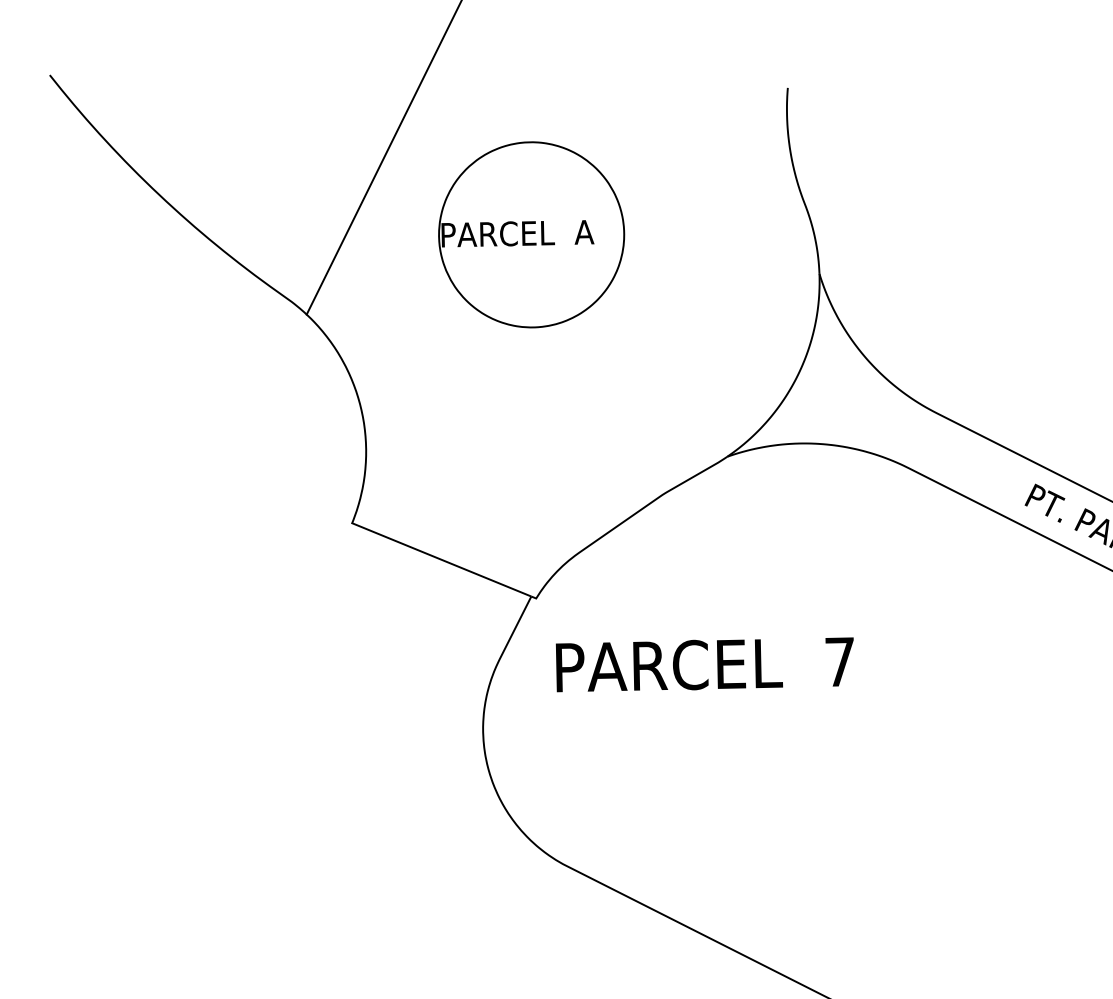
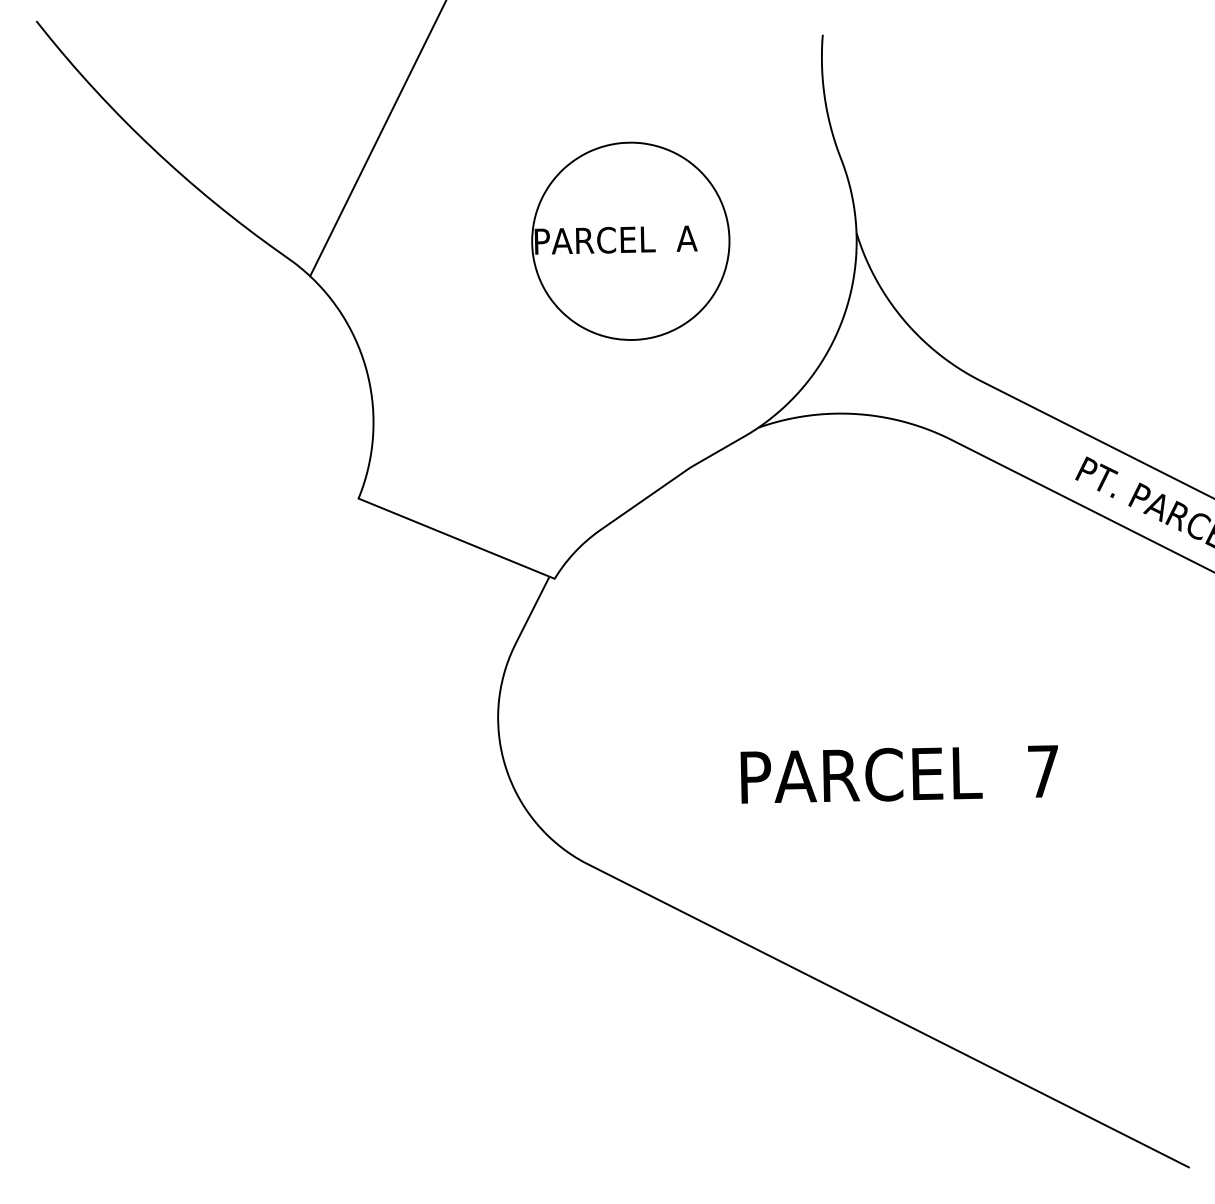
part: (531, 234) -> (630, 240), moved
text: (704, 664) -> (898, 774), moved

